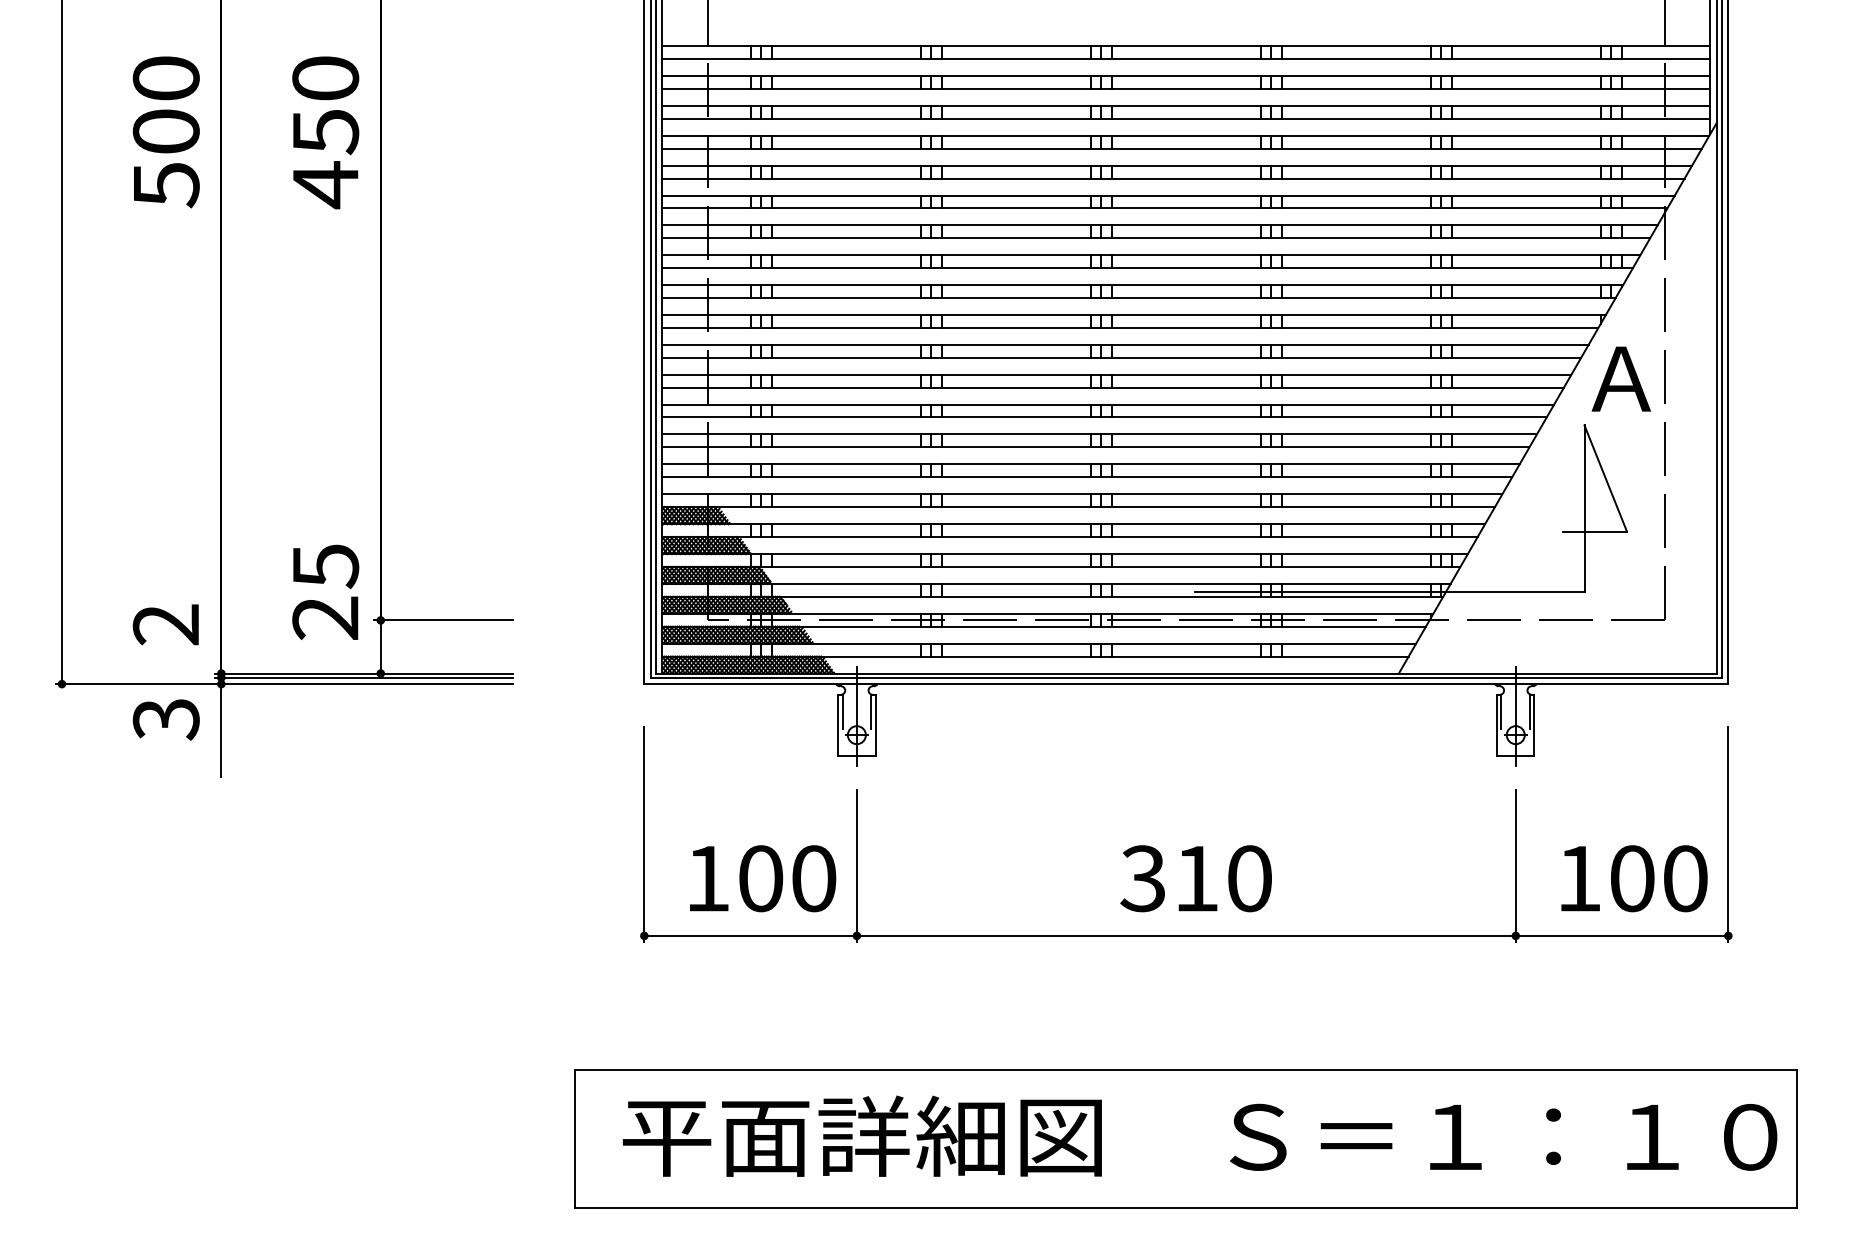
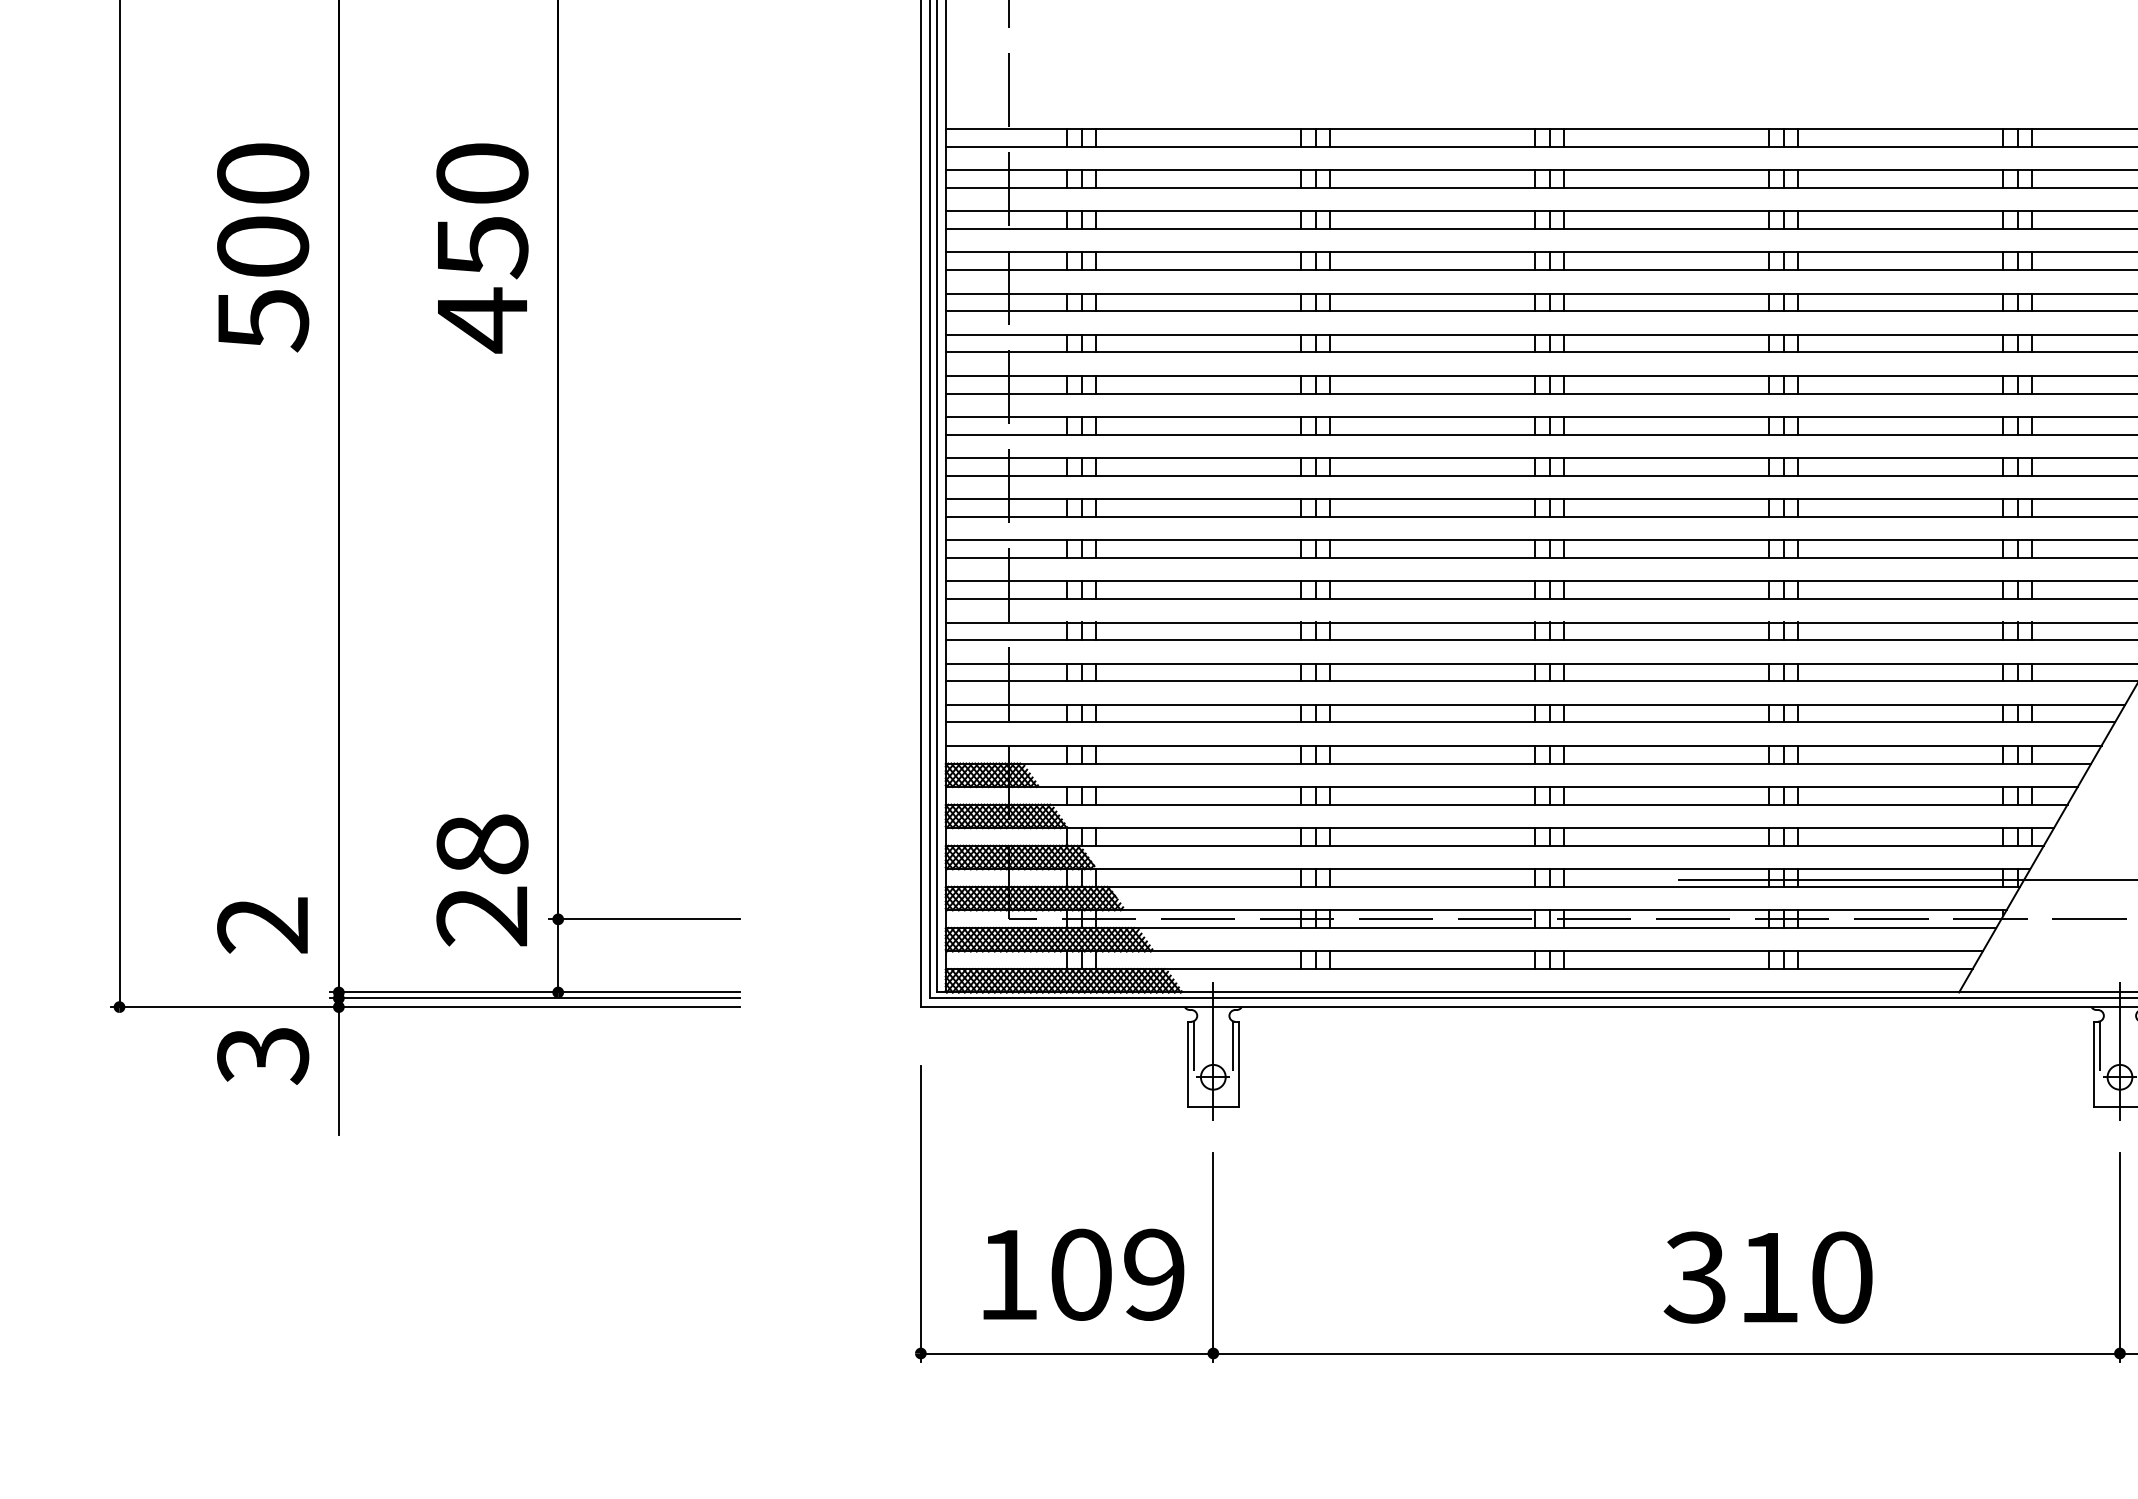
text: (325, 566) -> (482, 845), 25 -> 28
text: (814, 878) -> (1155, 1274), 100 -> 109
text: (1195, 878) -> (1767, 1277), moved

